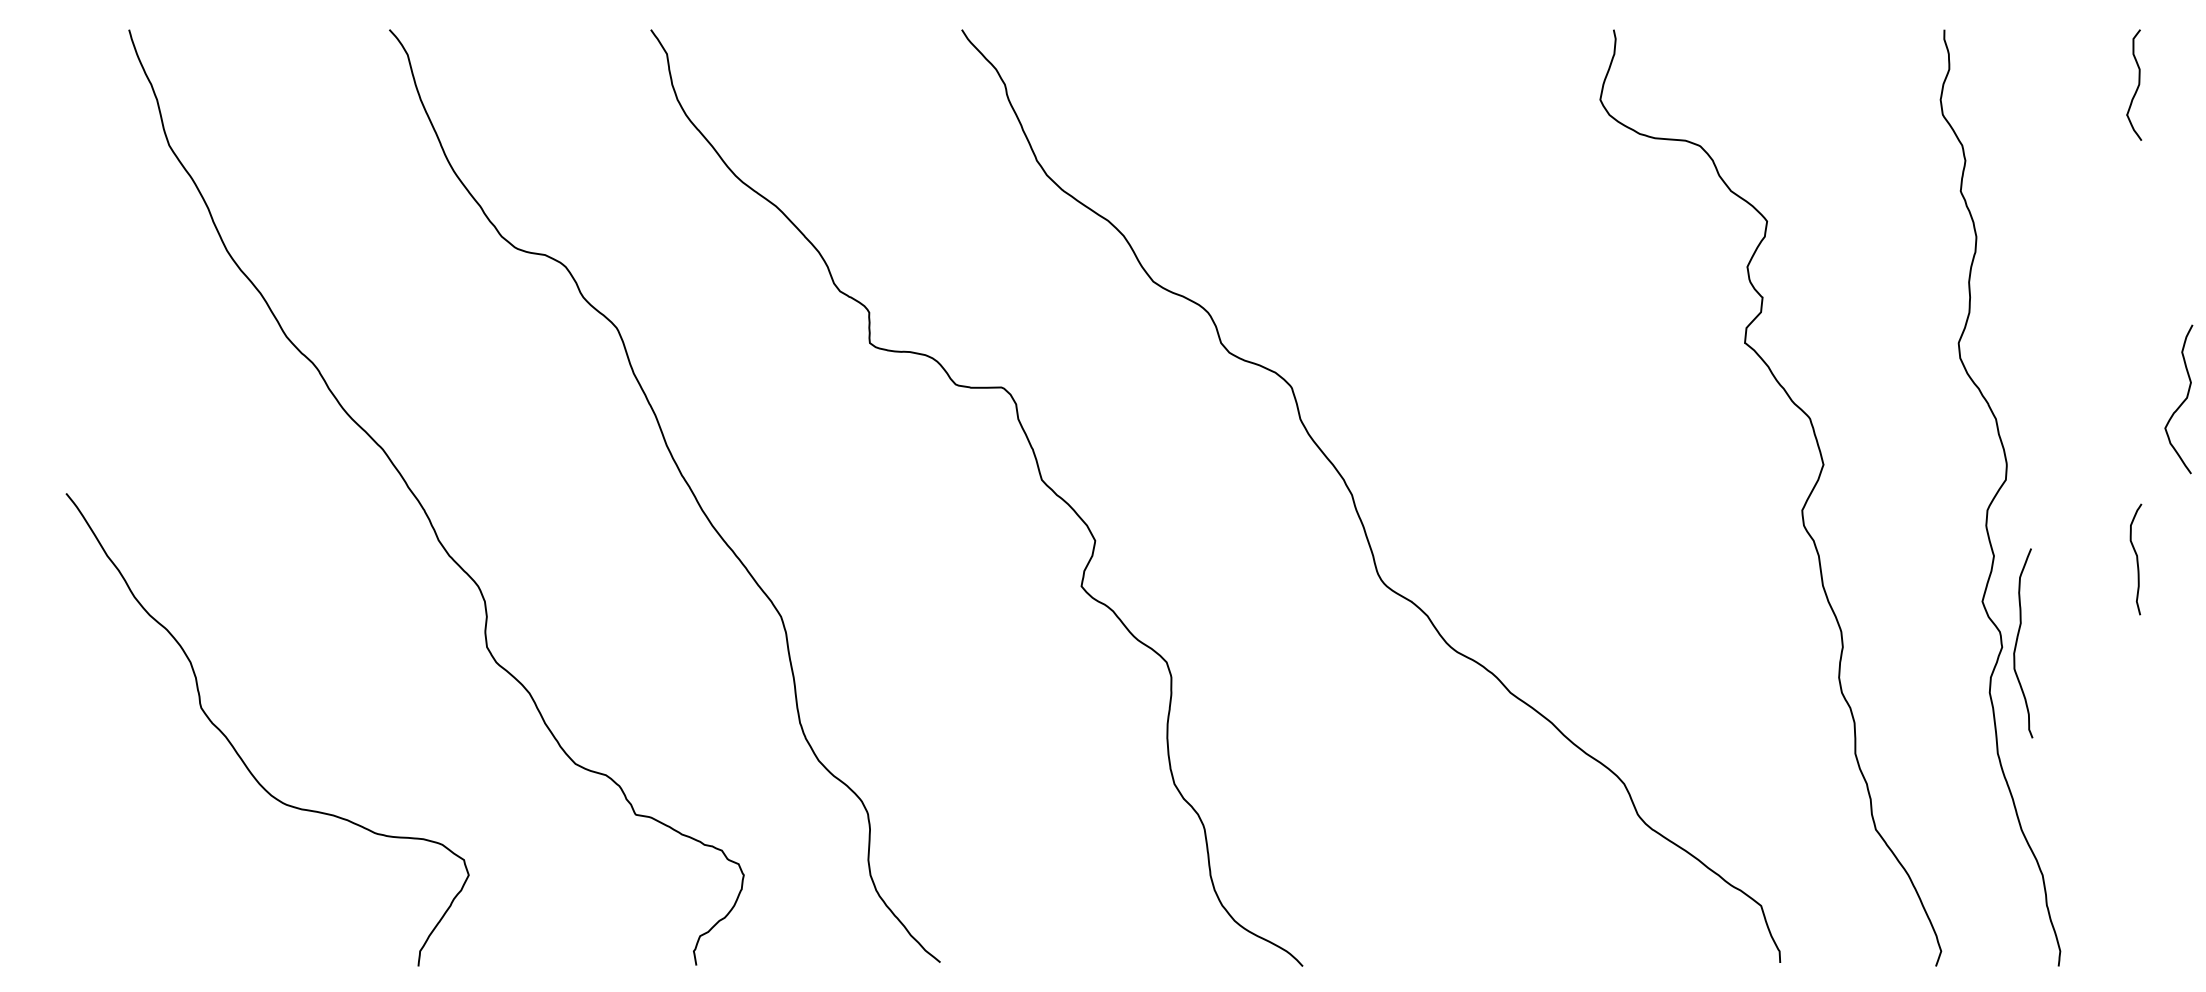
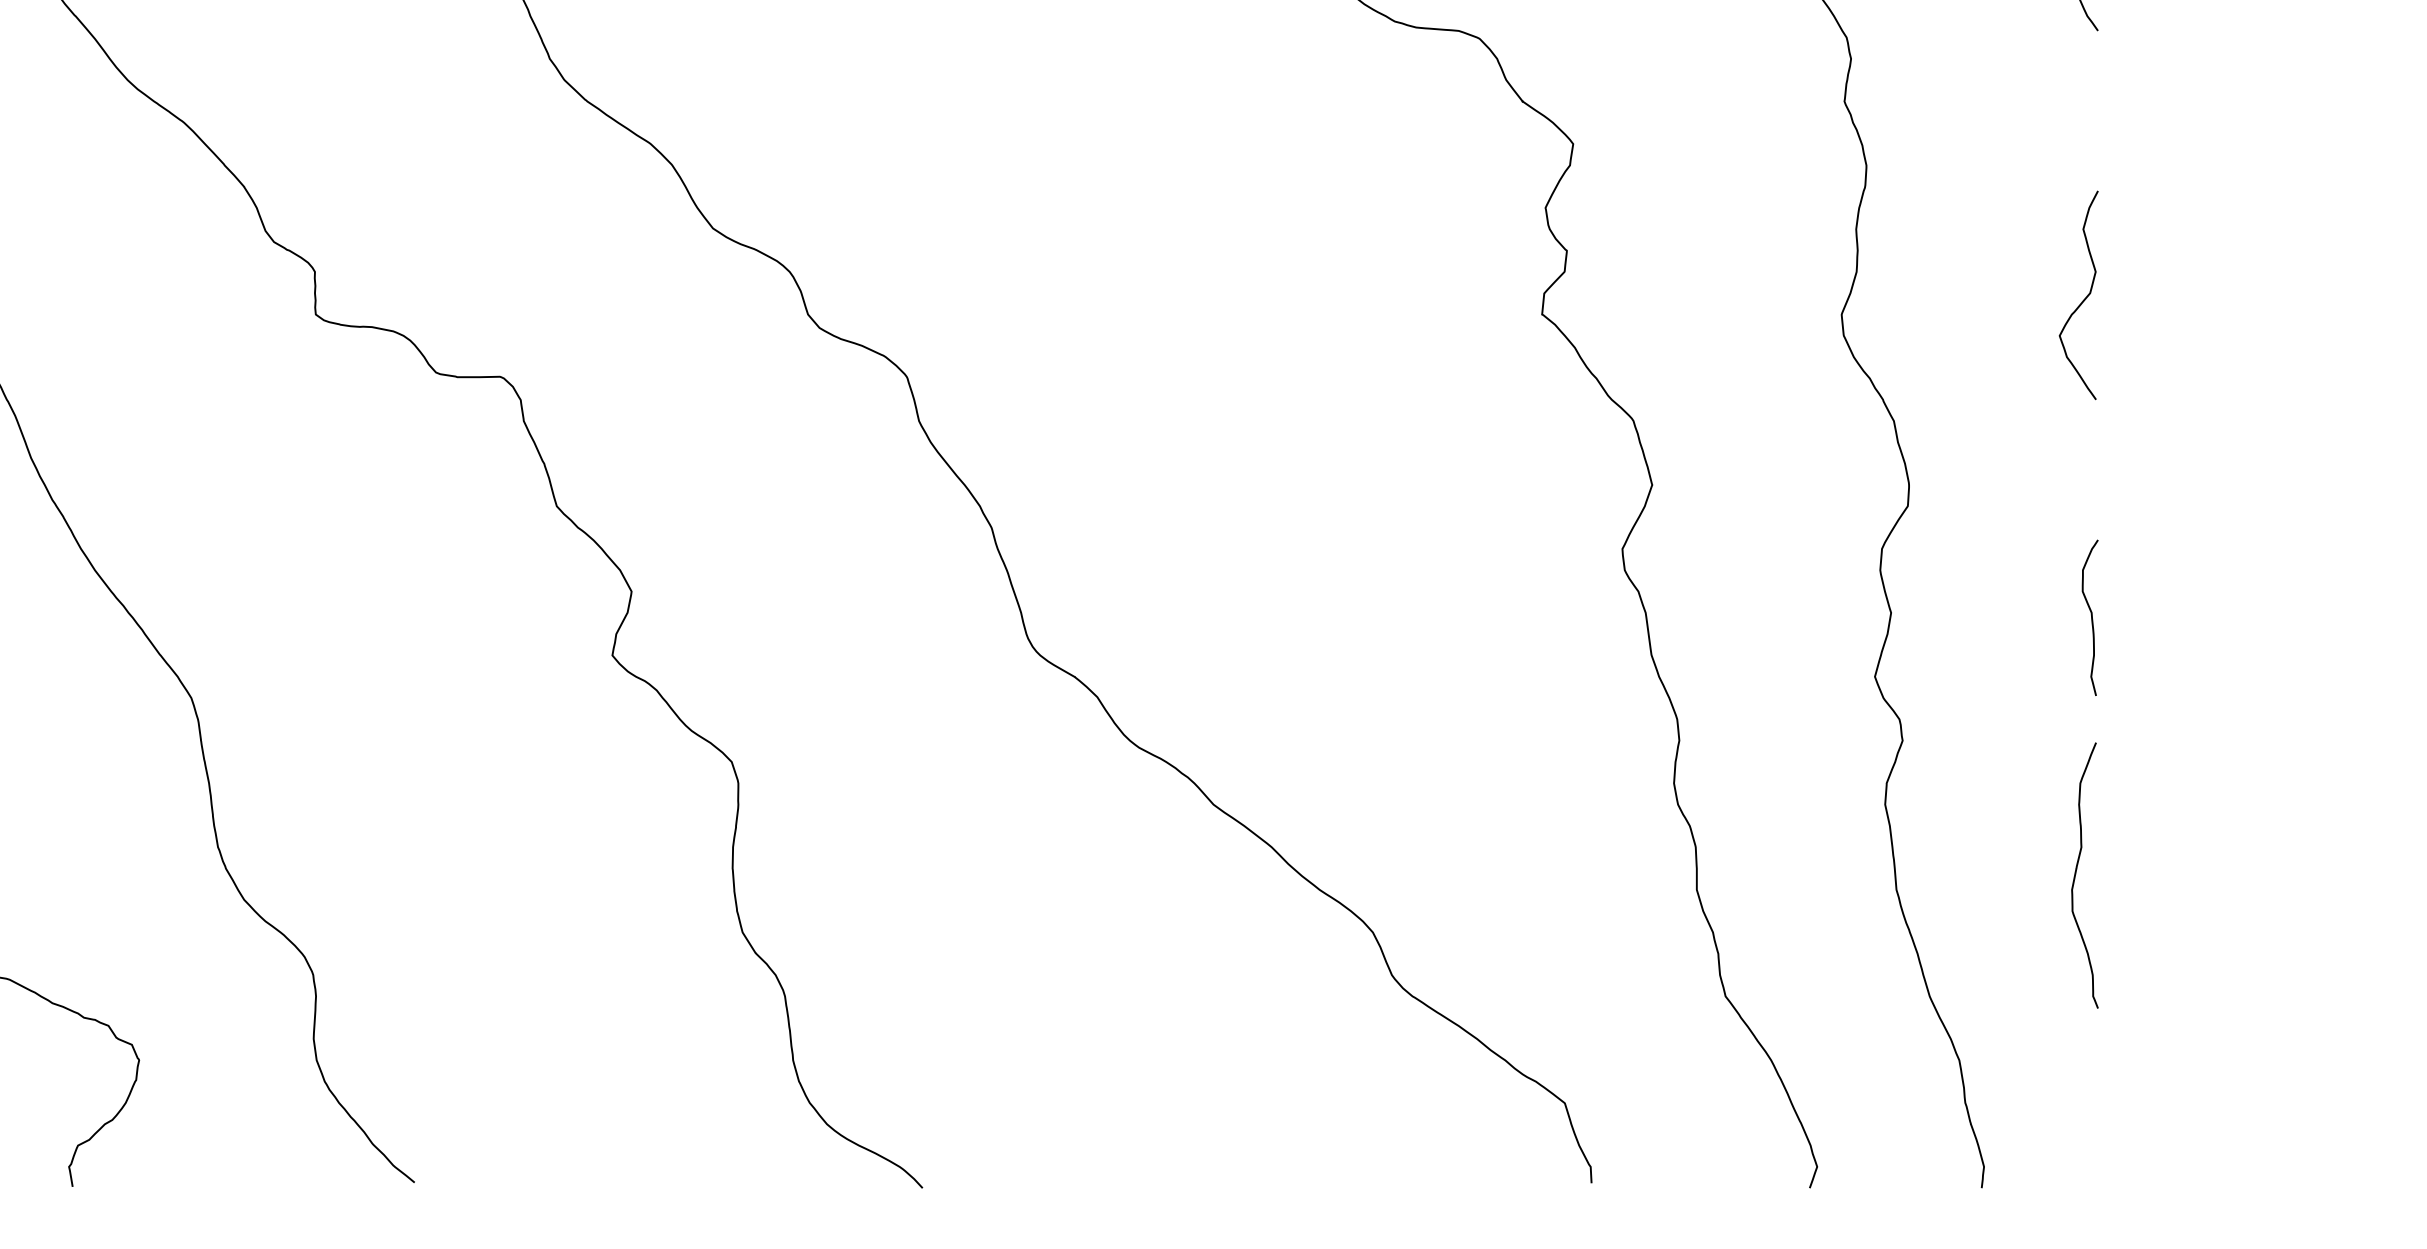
curve: (2181, 402) -> (2082, 299), moved
curve: (2017, 643) -> (2076, 875), moved

